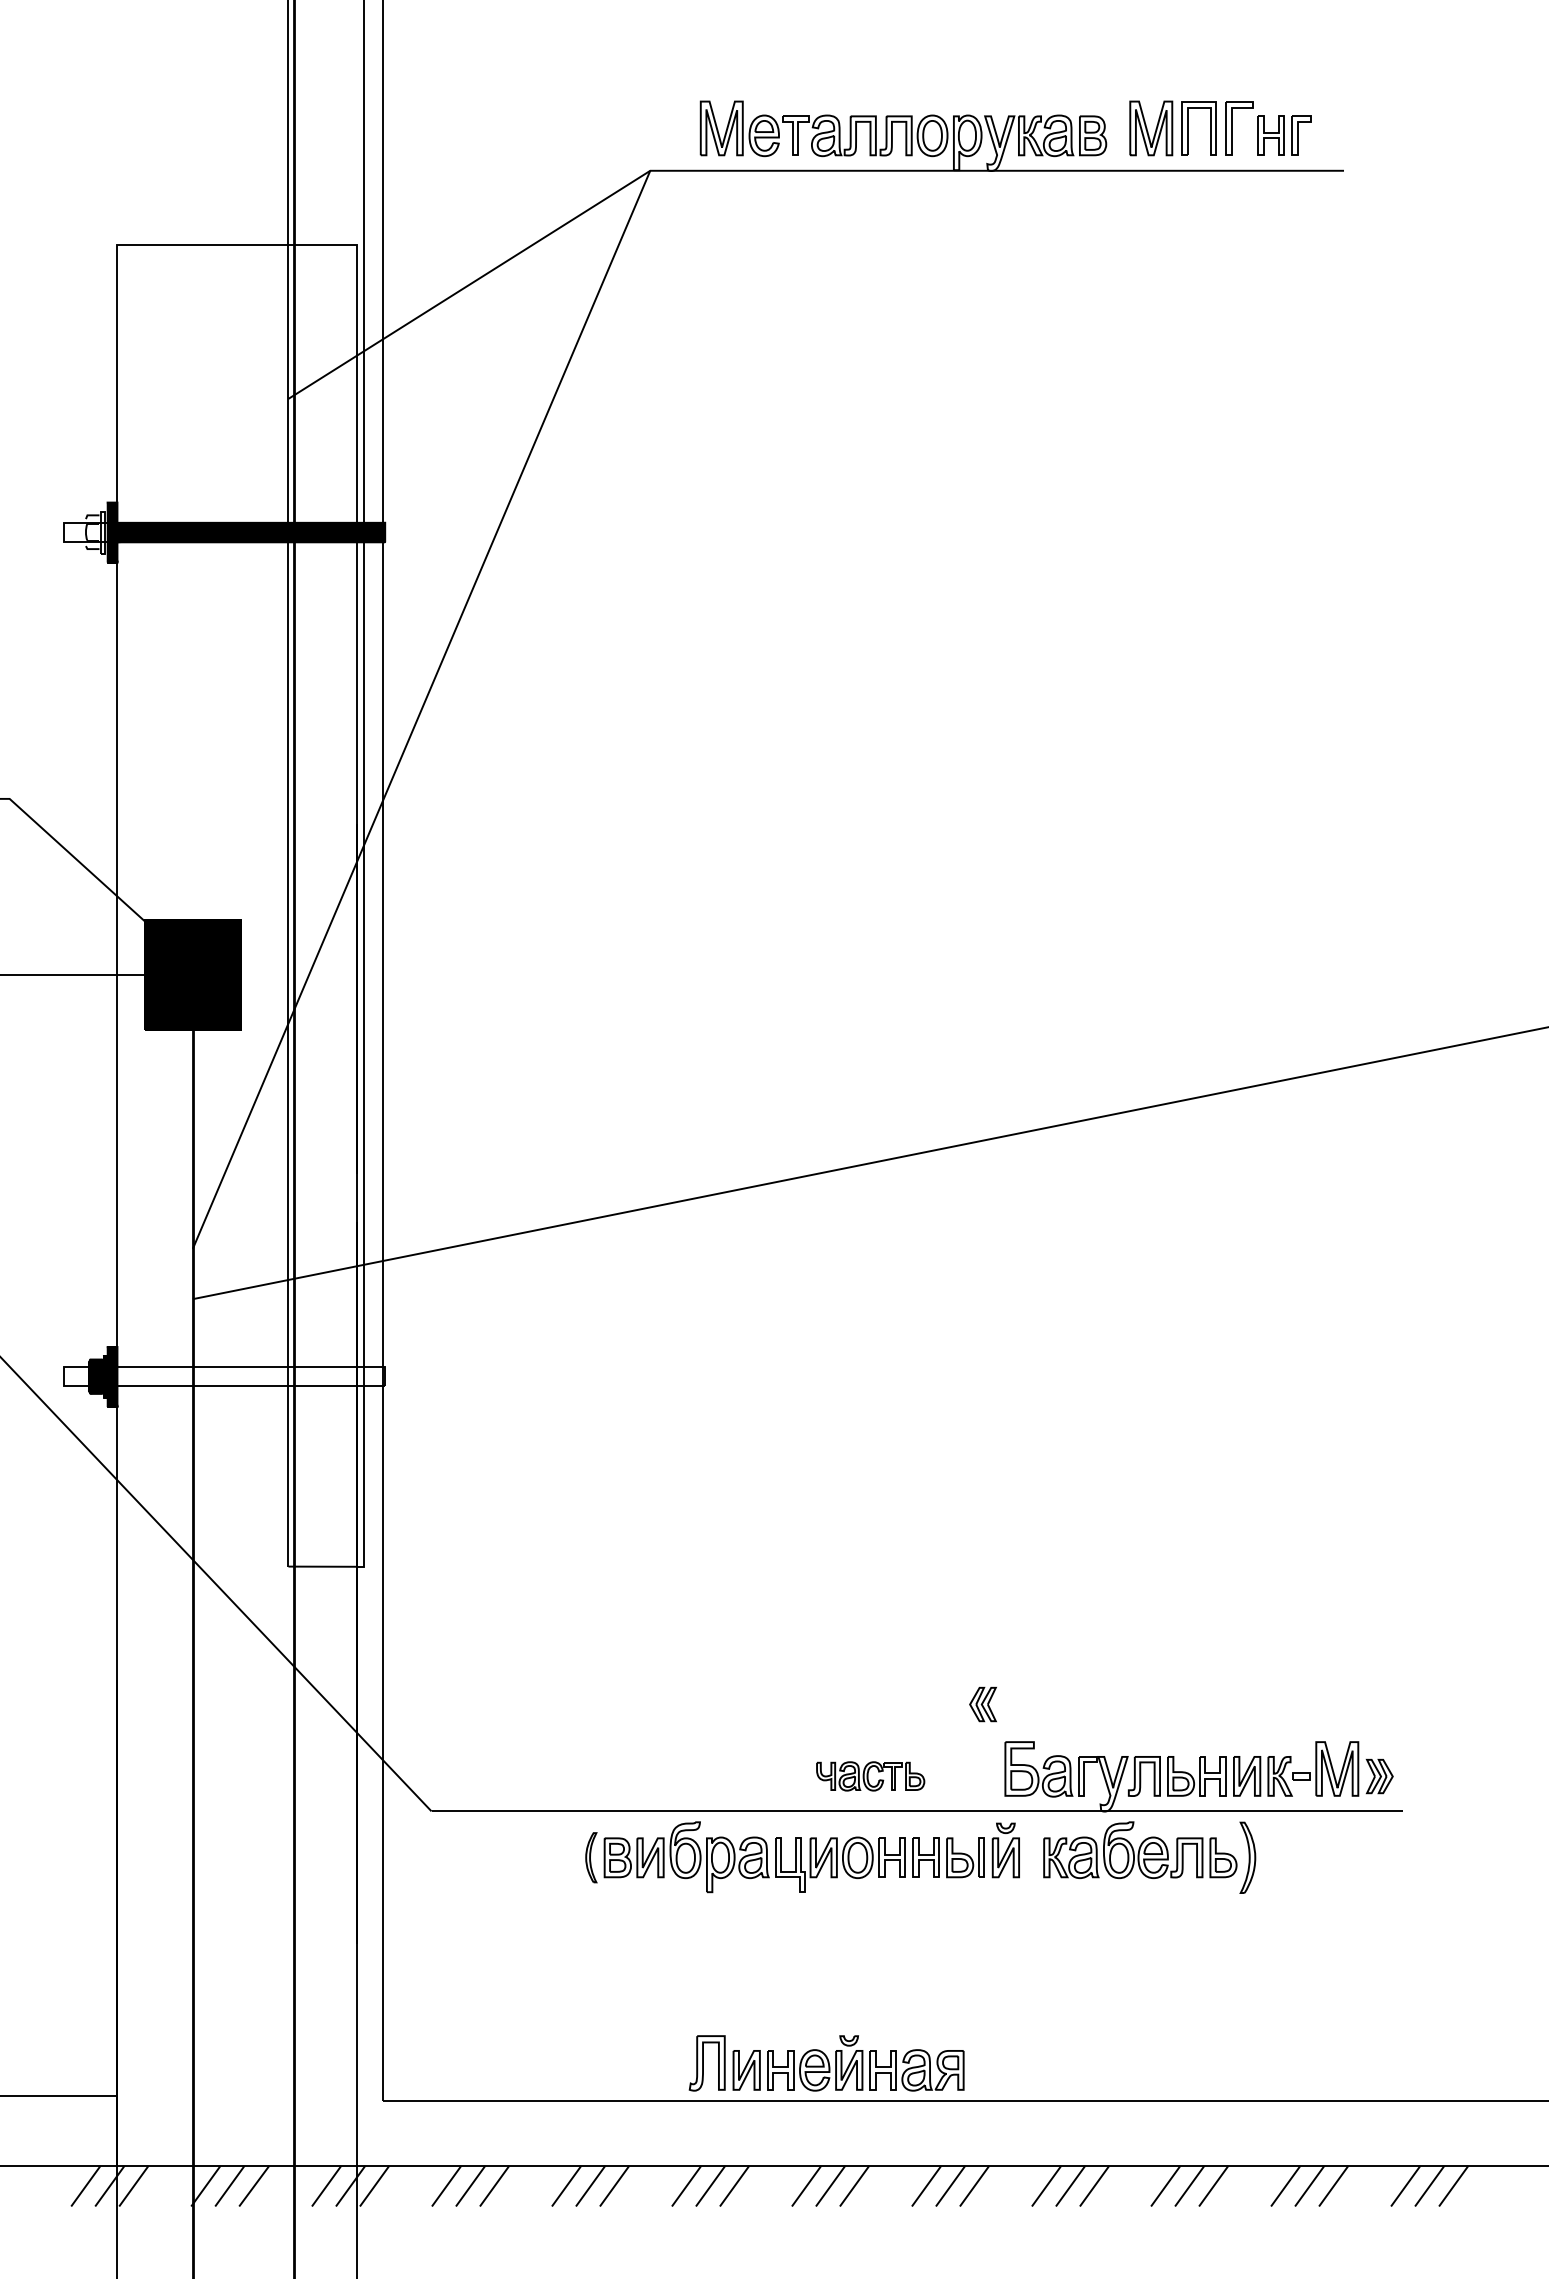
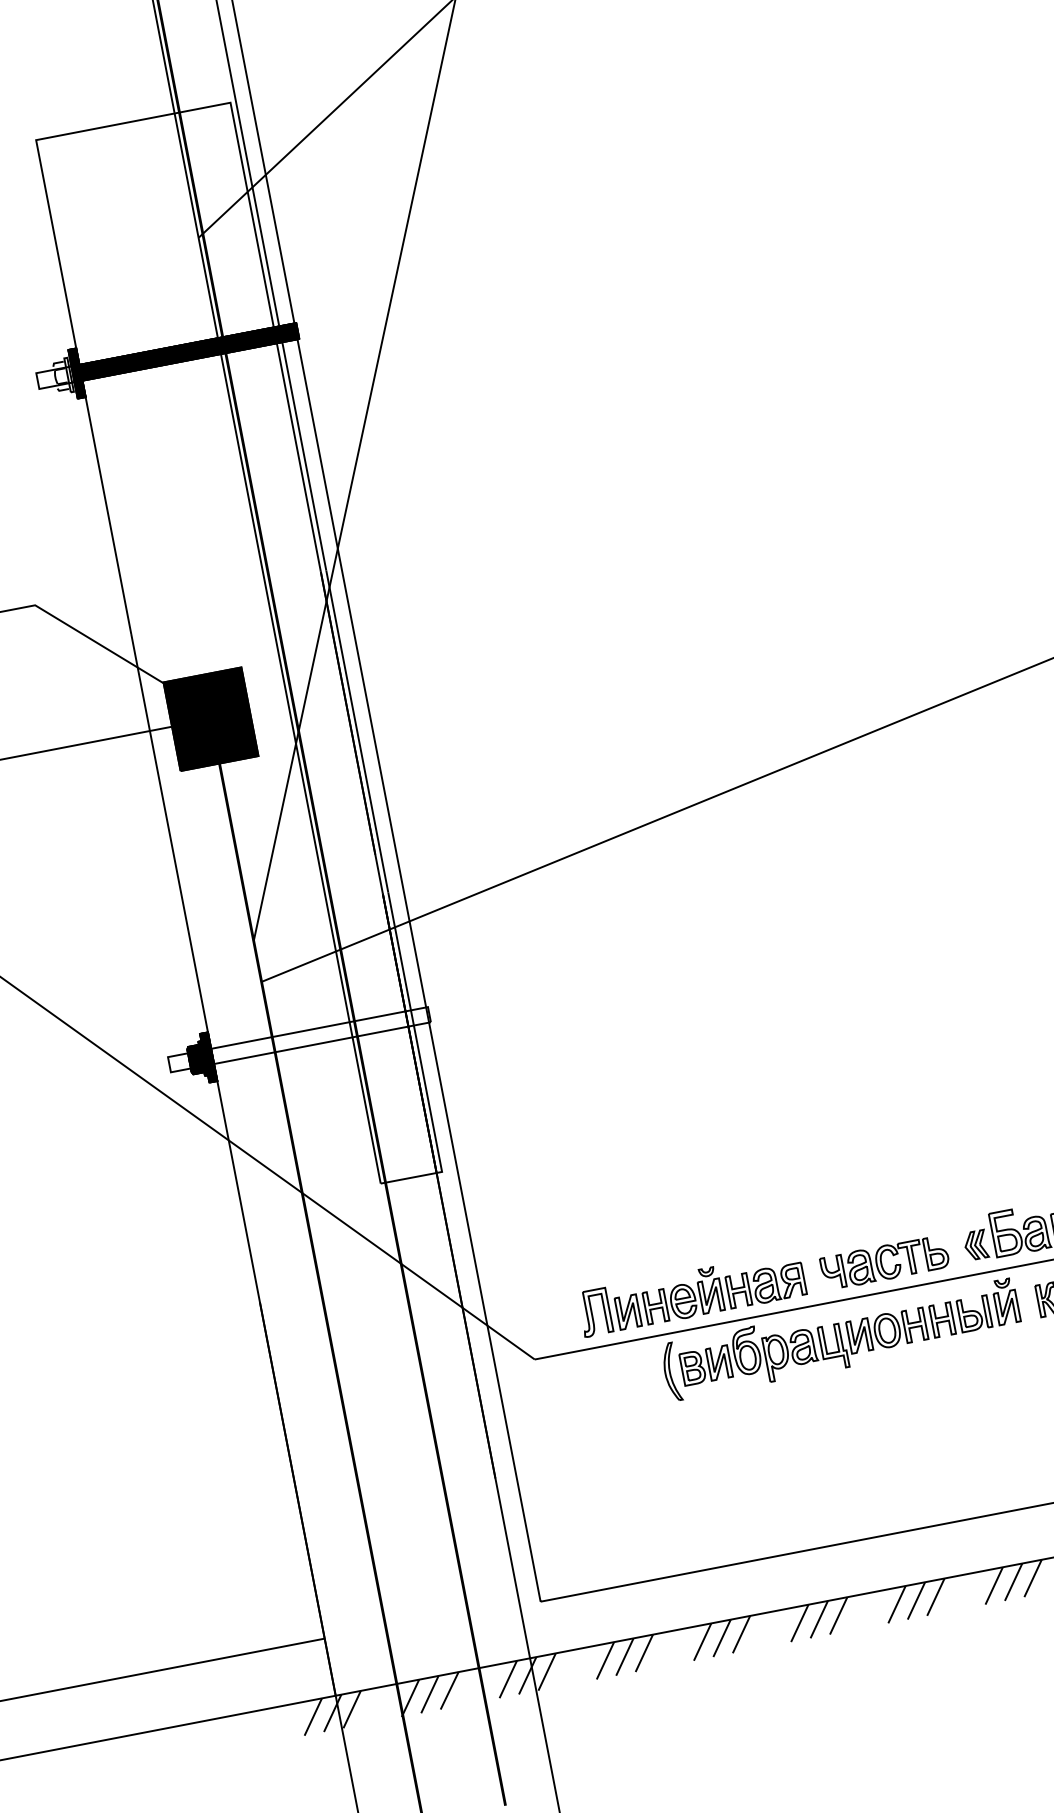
part: (982, 1704) -> (975, 1245), moved
part: (870, 1776) -> (884, 1262), size x1.43
part: (591, 1857) -> (671, 1371), size x1.43
part: (826, 2063) -> (691, 1294), moved

